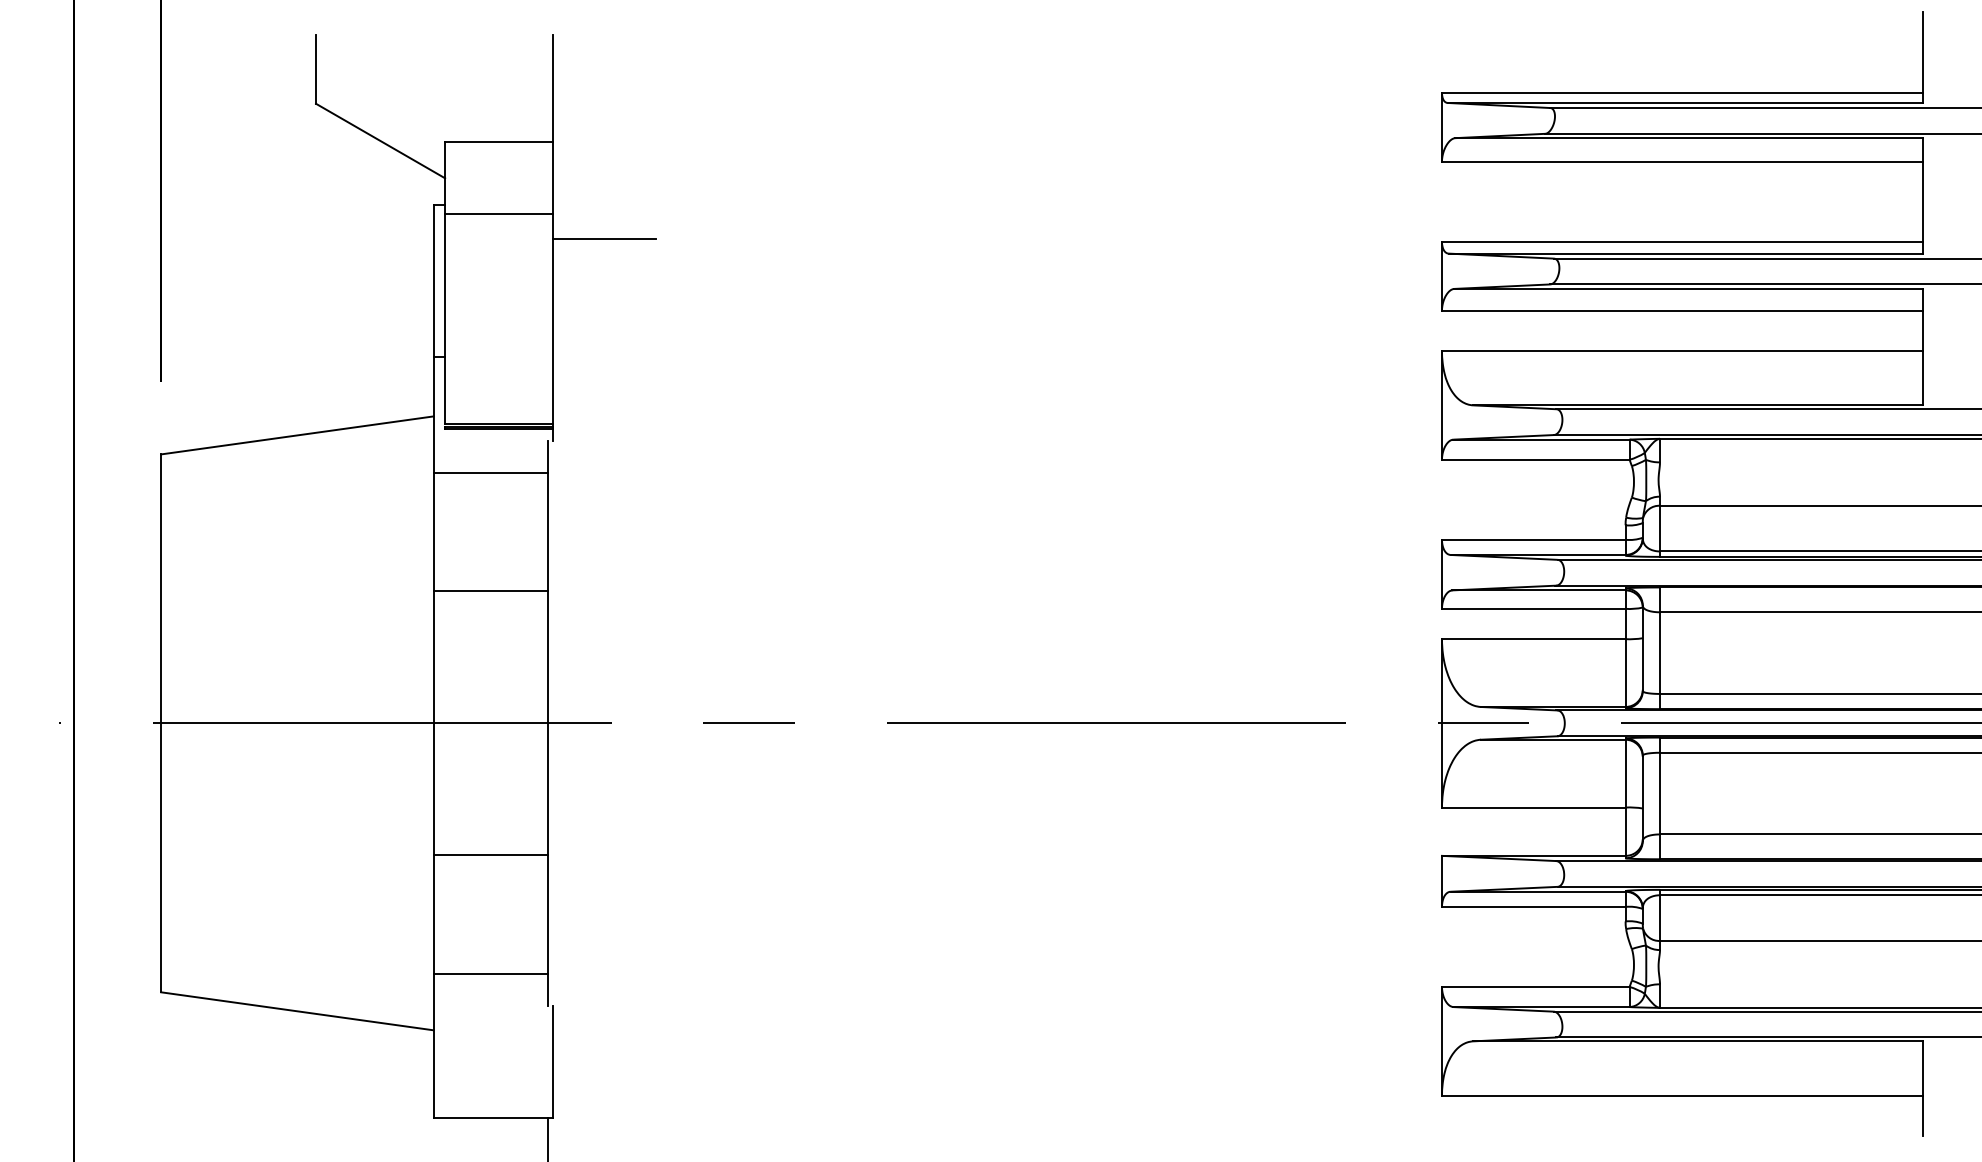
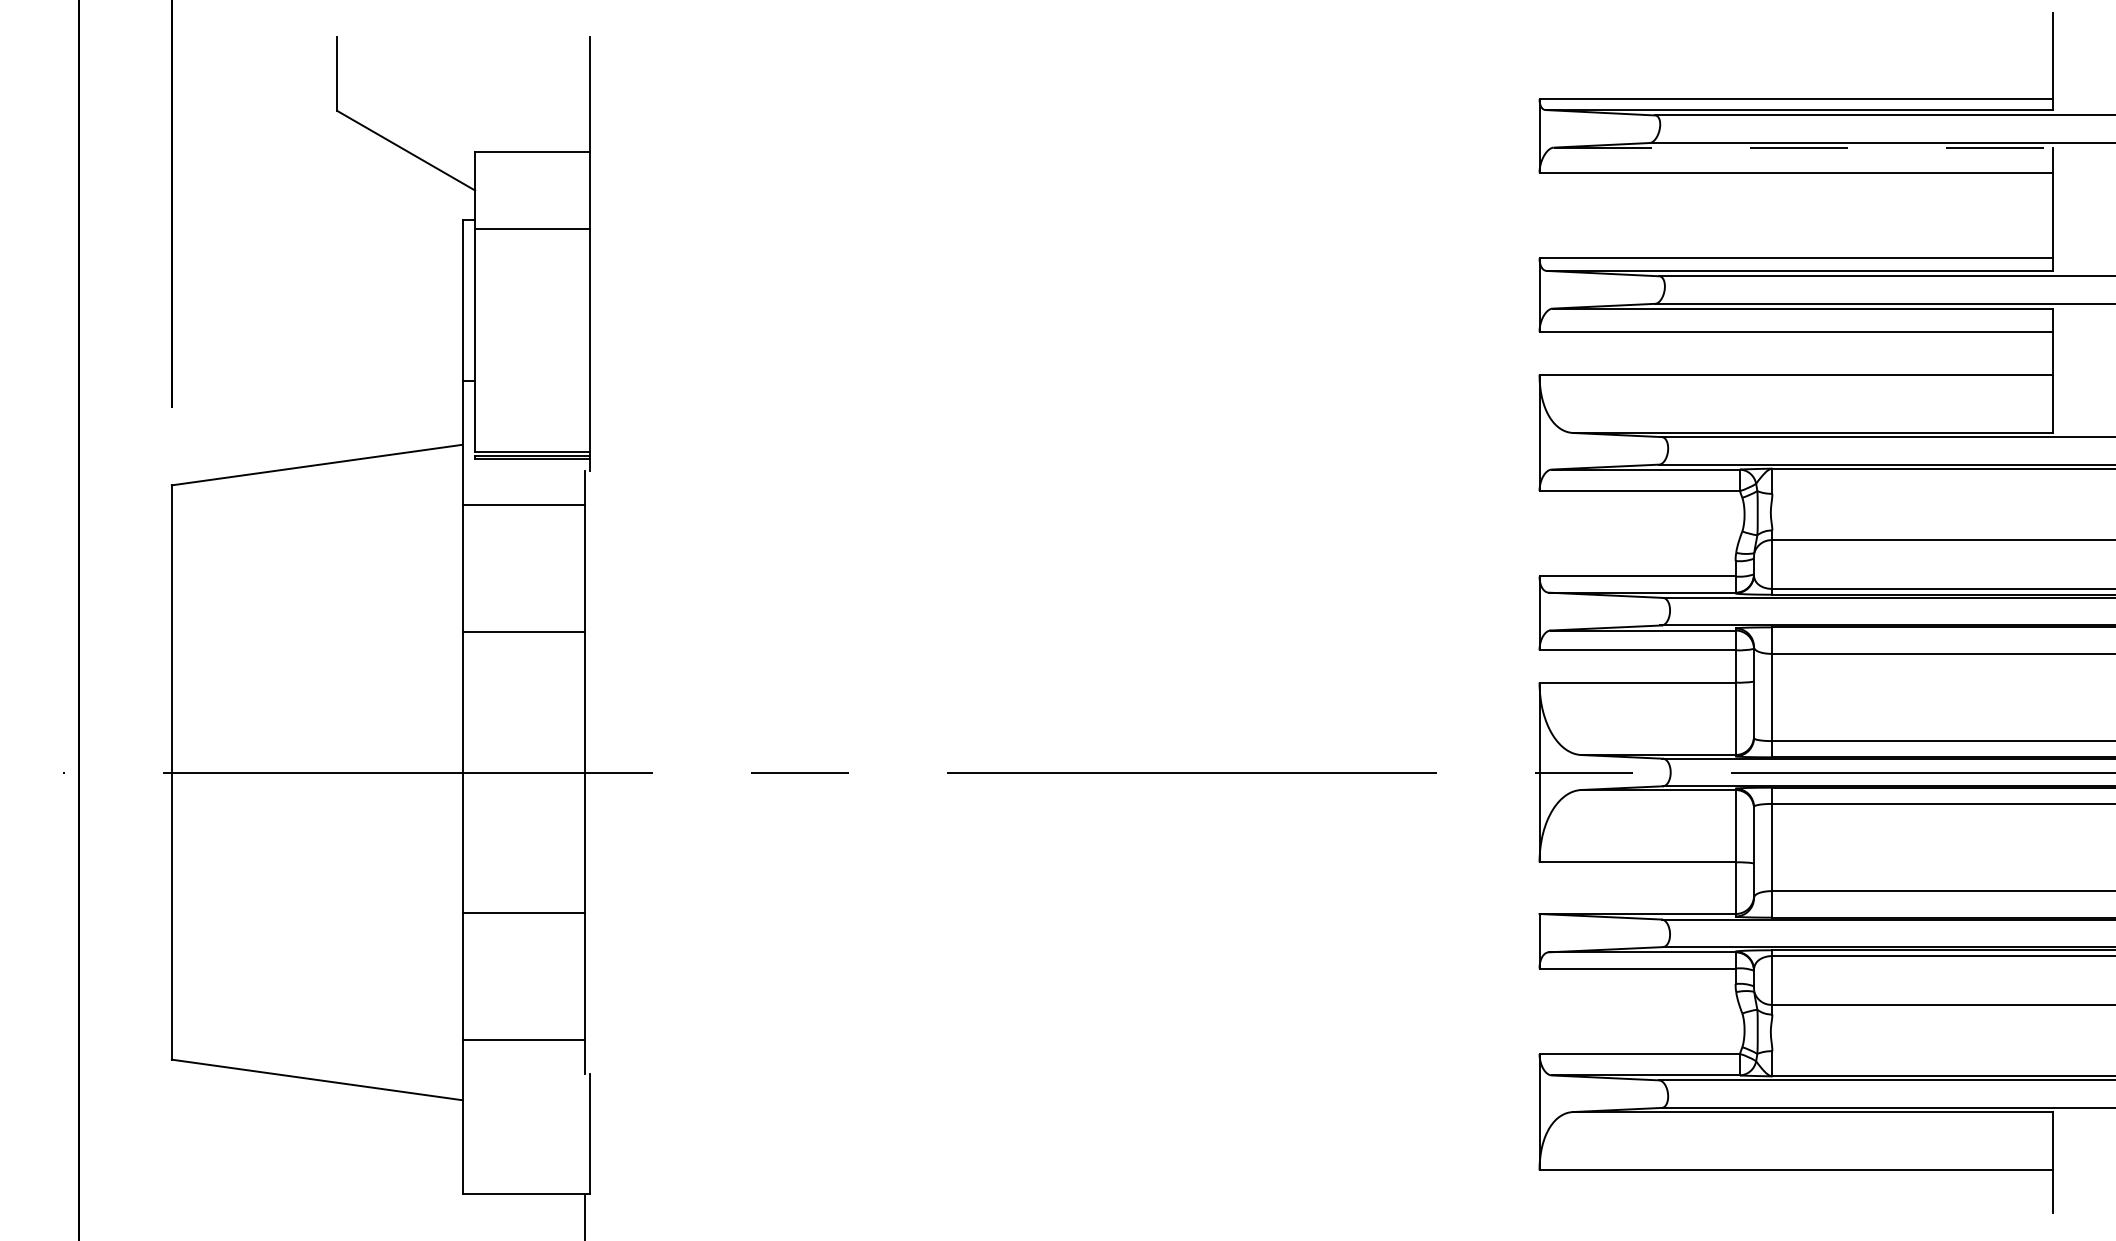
line: (1688, 138) -> (1802, 147), solid -> dashed
line: (603, 239) -> (644, 255), removed

